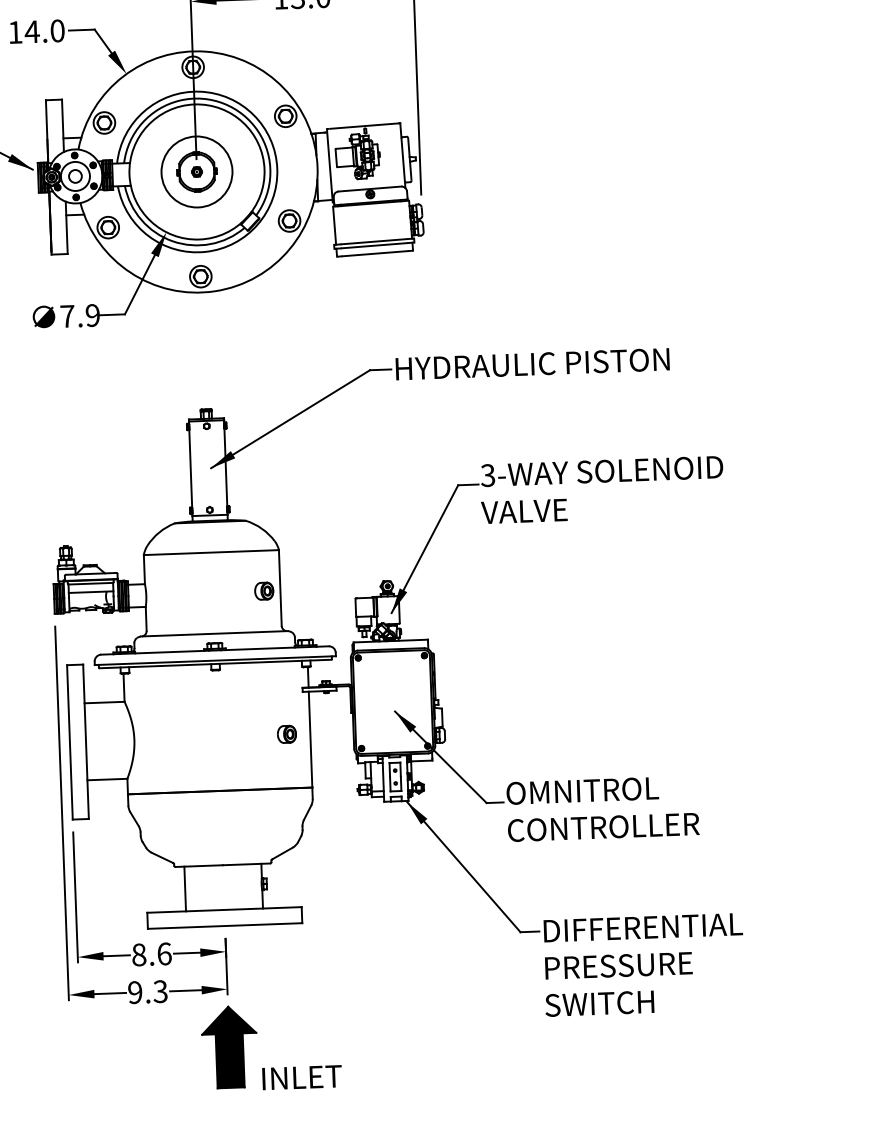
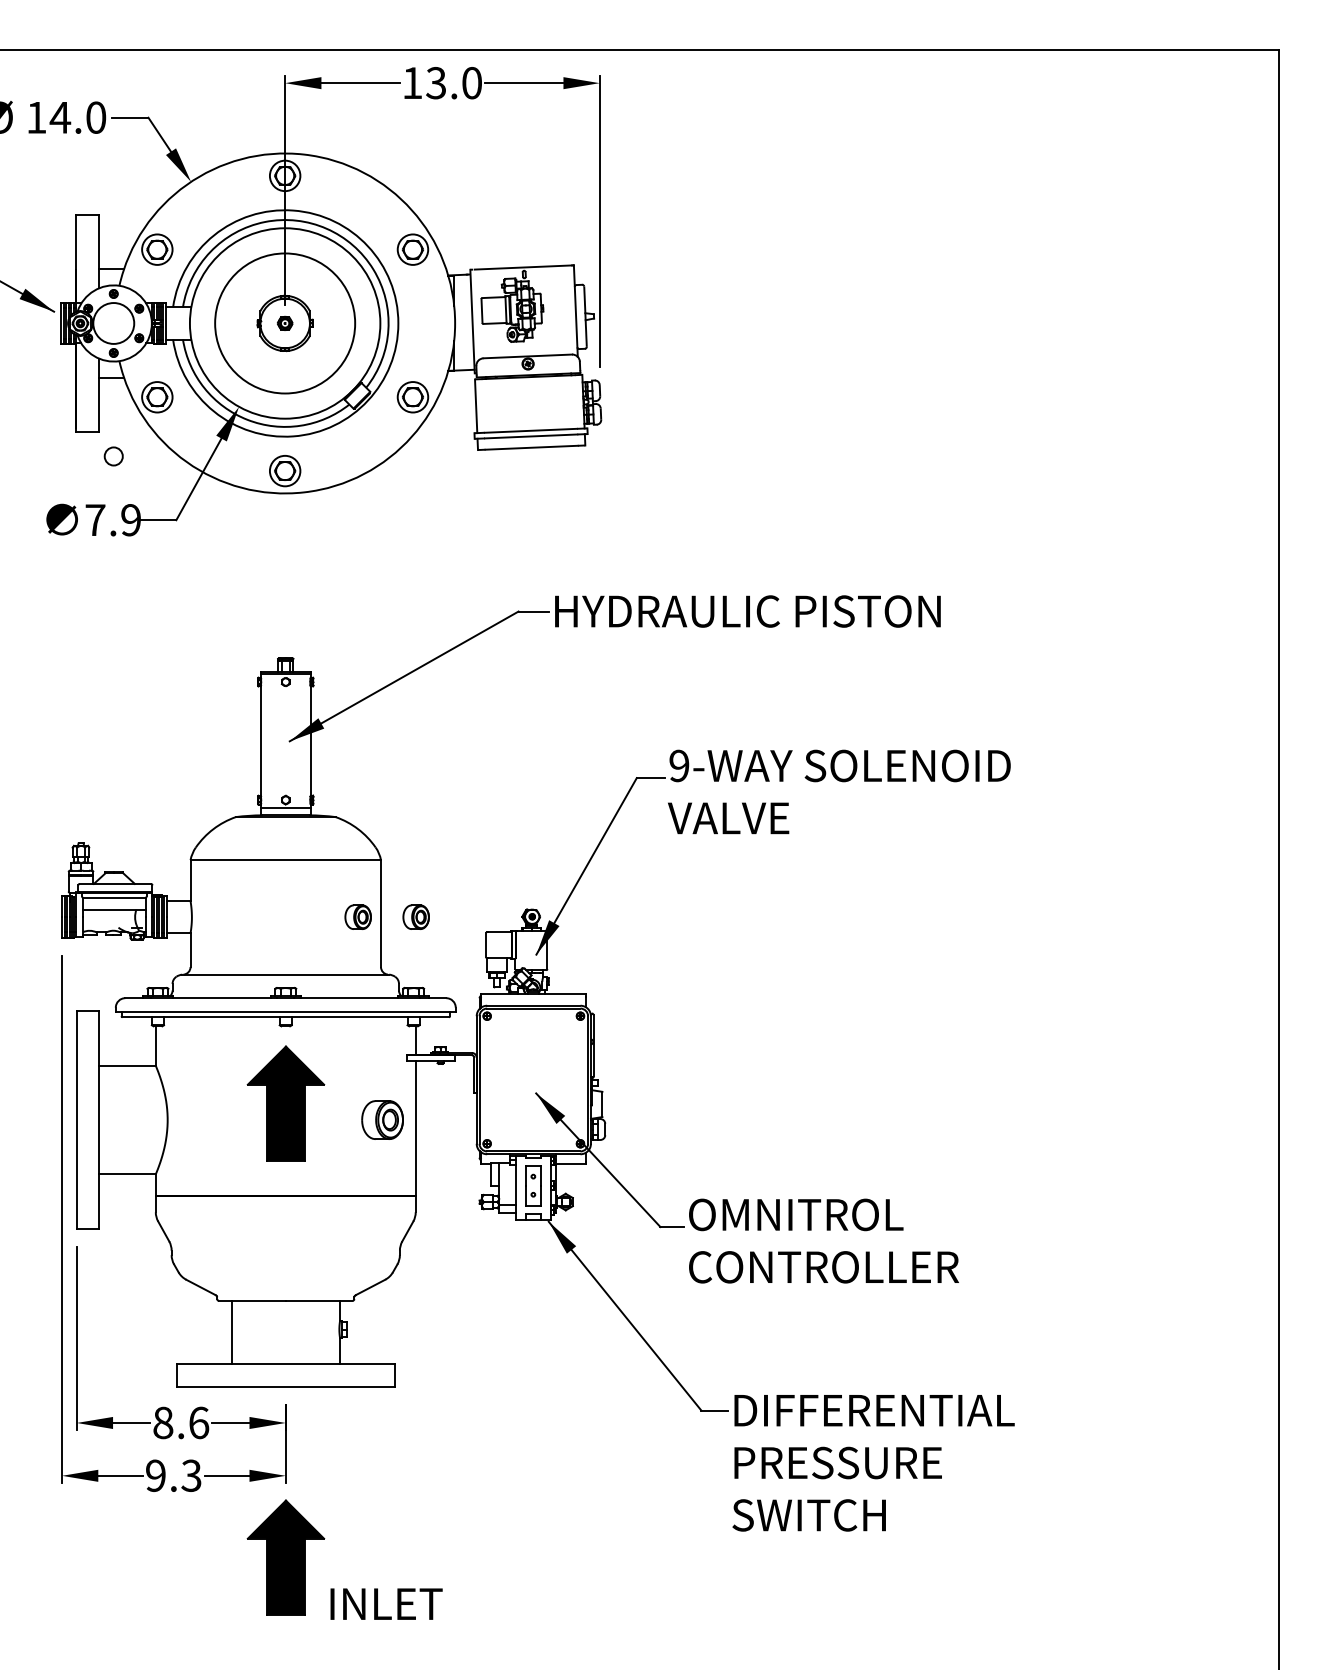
circle: (197, 171) -> (285, 323), size x1.4
circle: (75, 176) -> (113, 456), moved
text: (488, 475) -> (679, 765), 3-WAY -> 9-WAY
part: (304, 589) -> (415, 916), added
part: (217, 725) -> (285, 1103), added
part: (286, 734) -> (382, 1119), size x1.6

